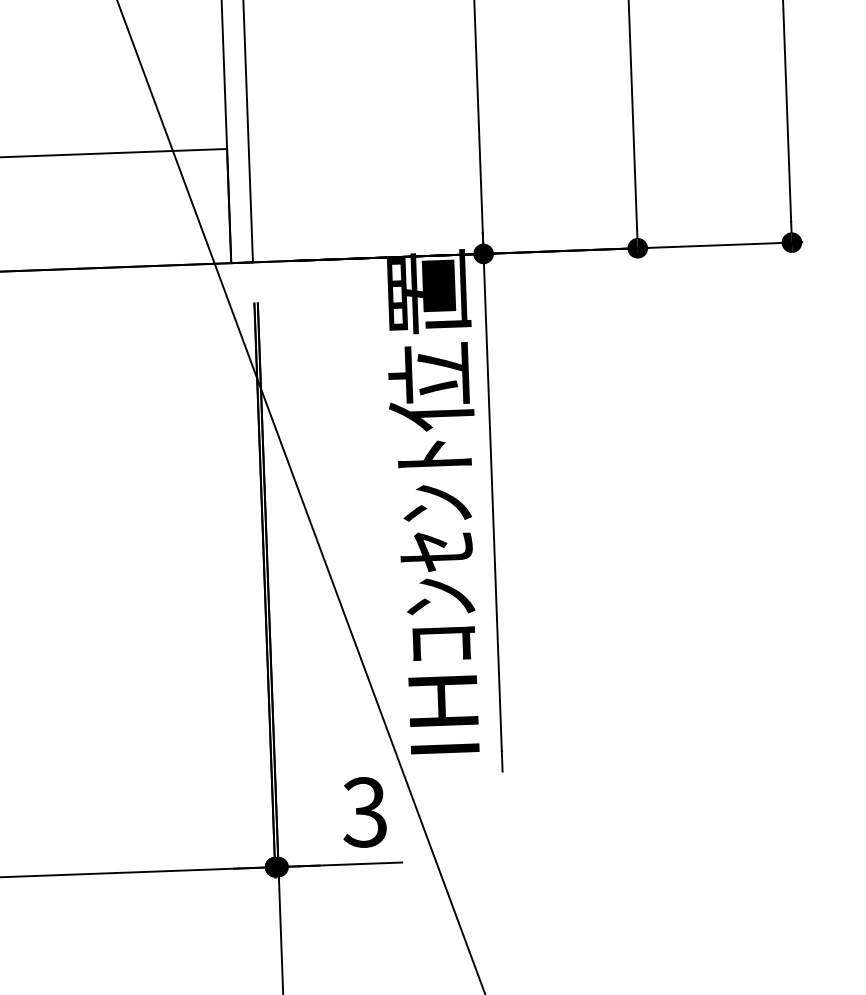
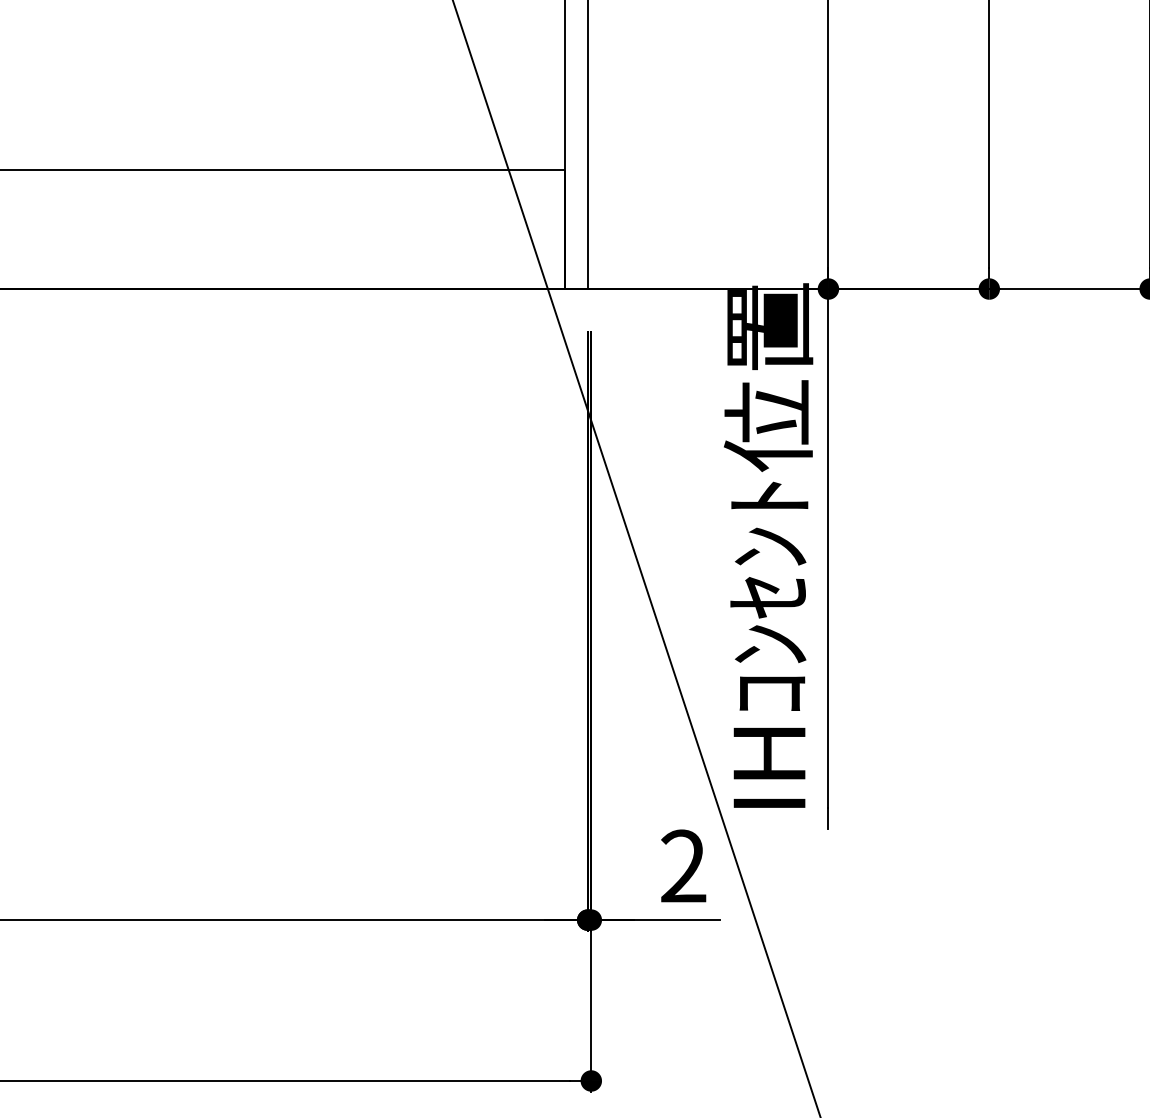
text: (364, 812) -> (683, 866), 3 -> 2

